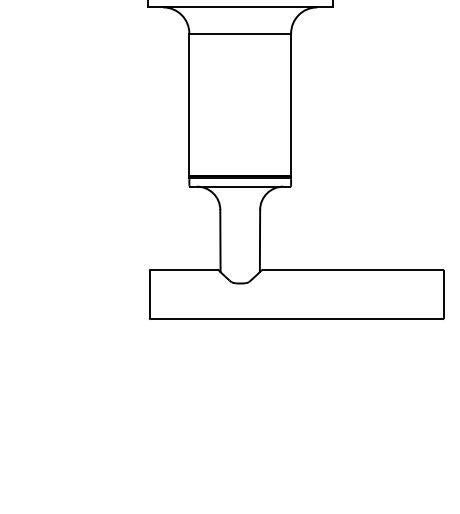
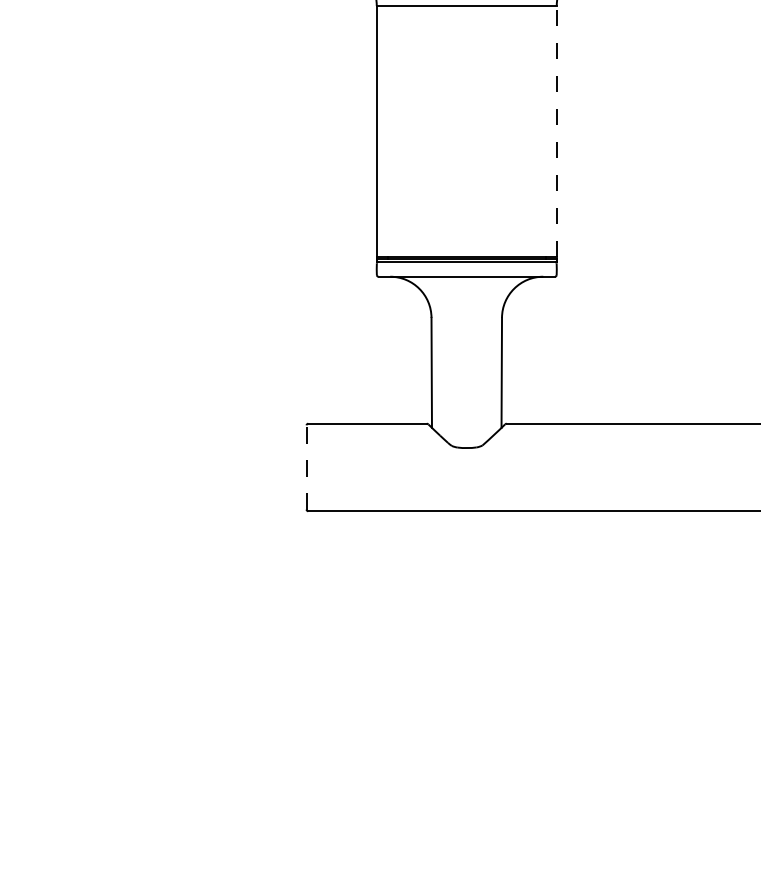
line: (291, 104) -> (557, 131), solid -> dashed
line: (149, 294) -> (306, 467), solid -> dashed

